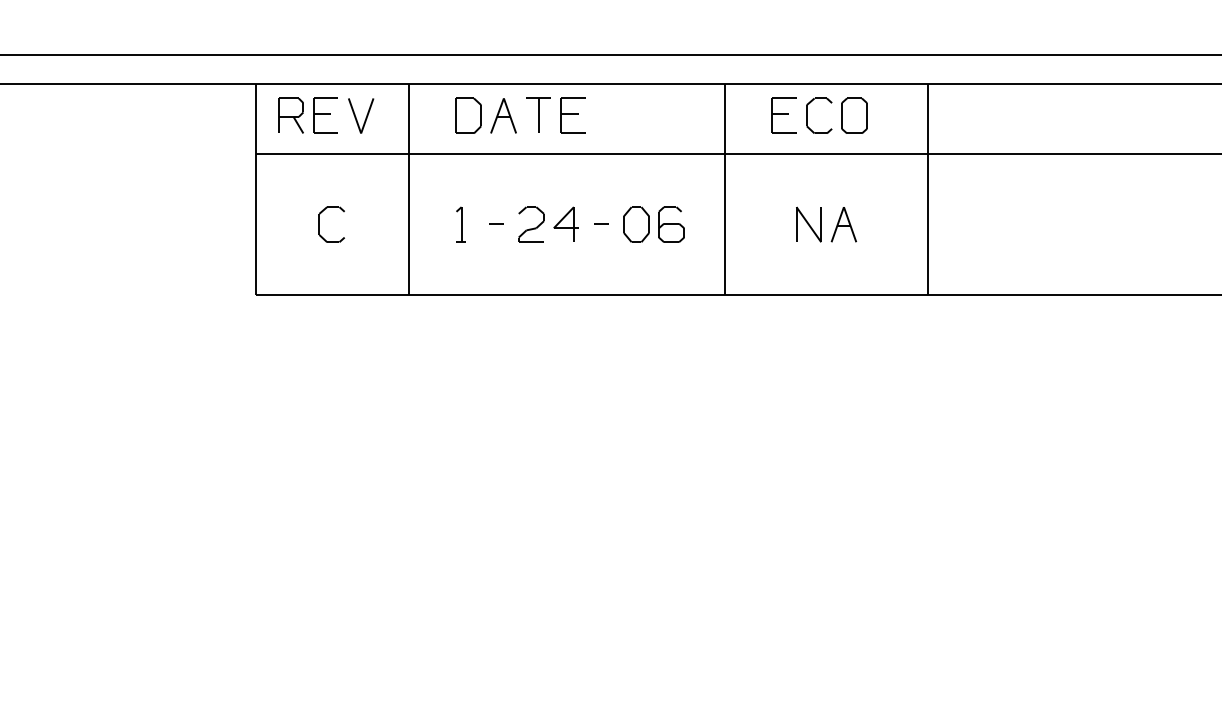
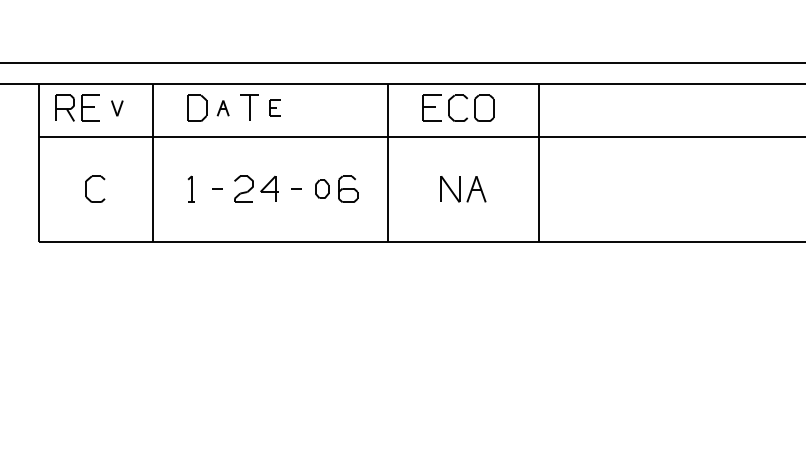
part: (361, 115) -> (117, 108), size x0.6
part: (503, 115) -> (223, 108), size x0.6
part: (572, 115) -> (274, 108), size x0.6
part: (636, 224) -> (322, 189), size x0.7

